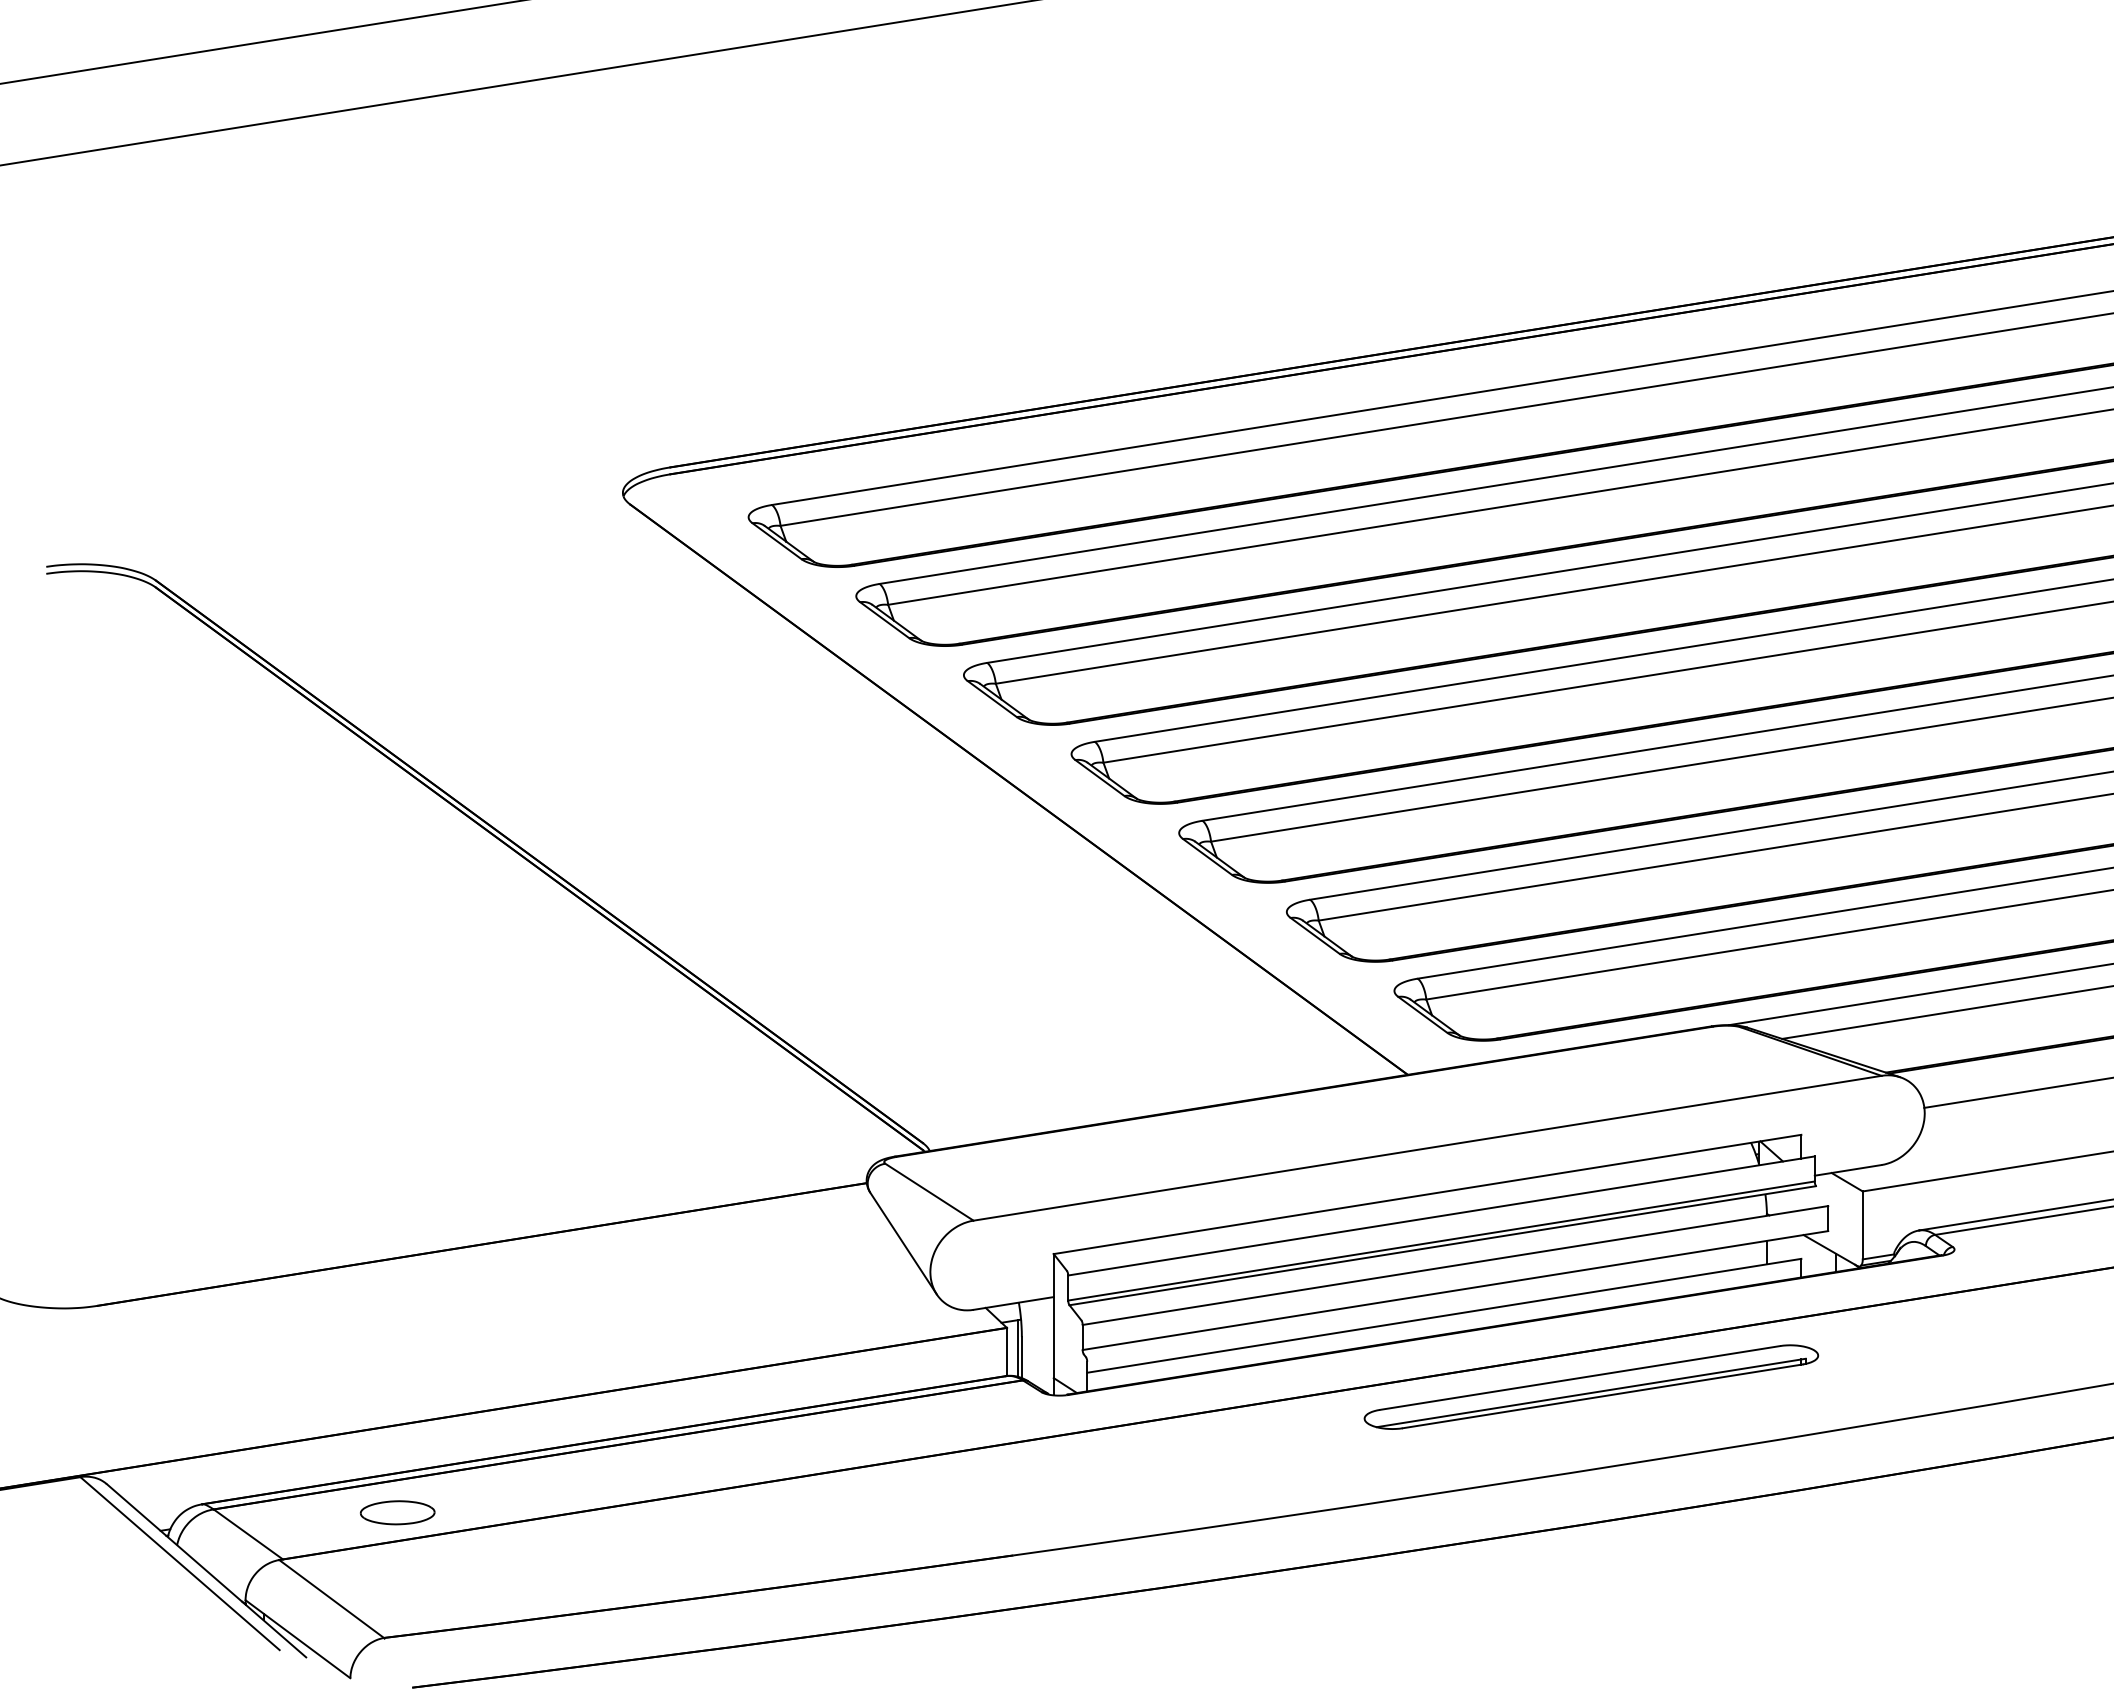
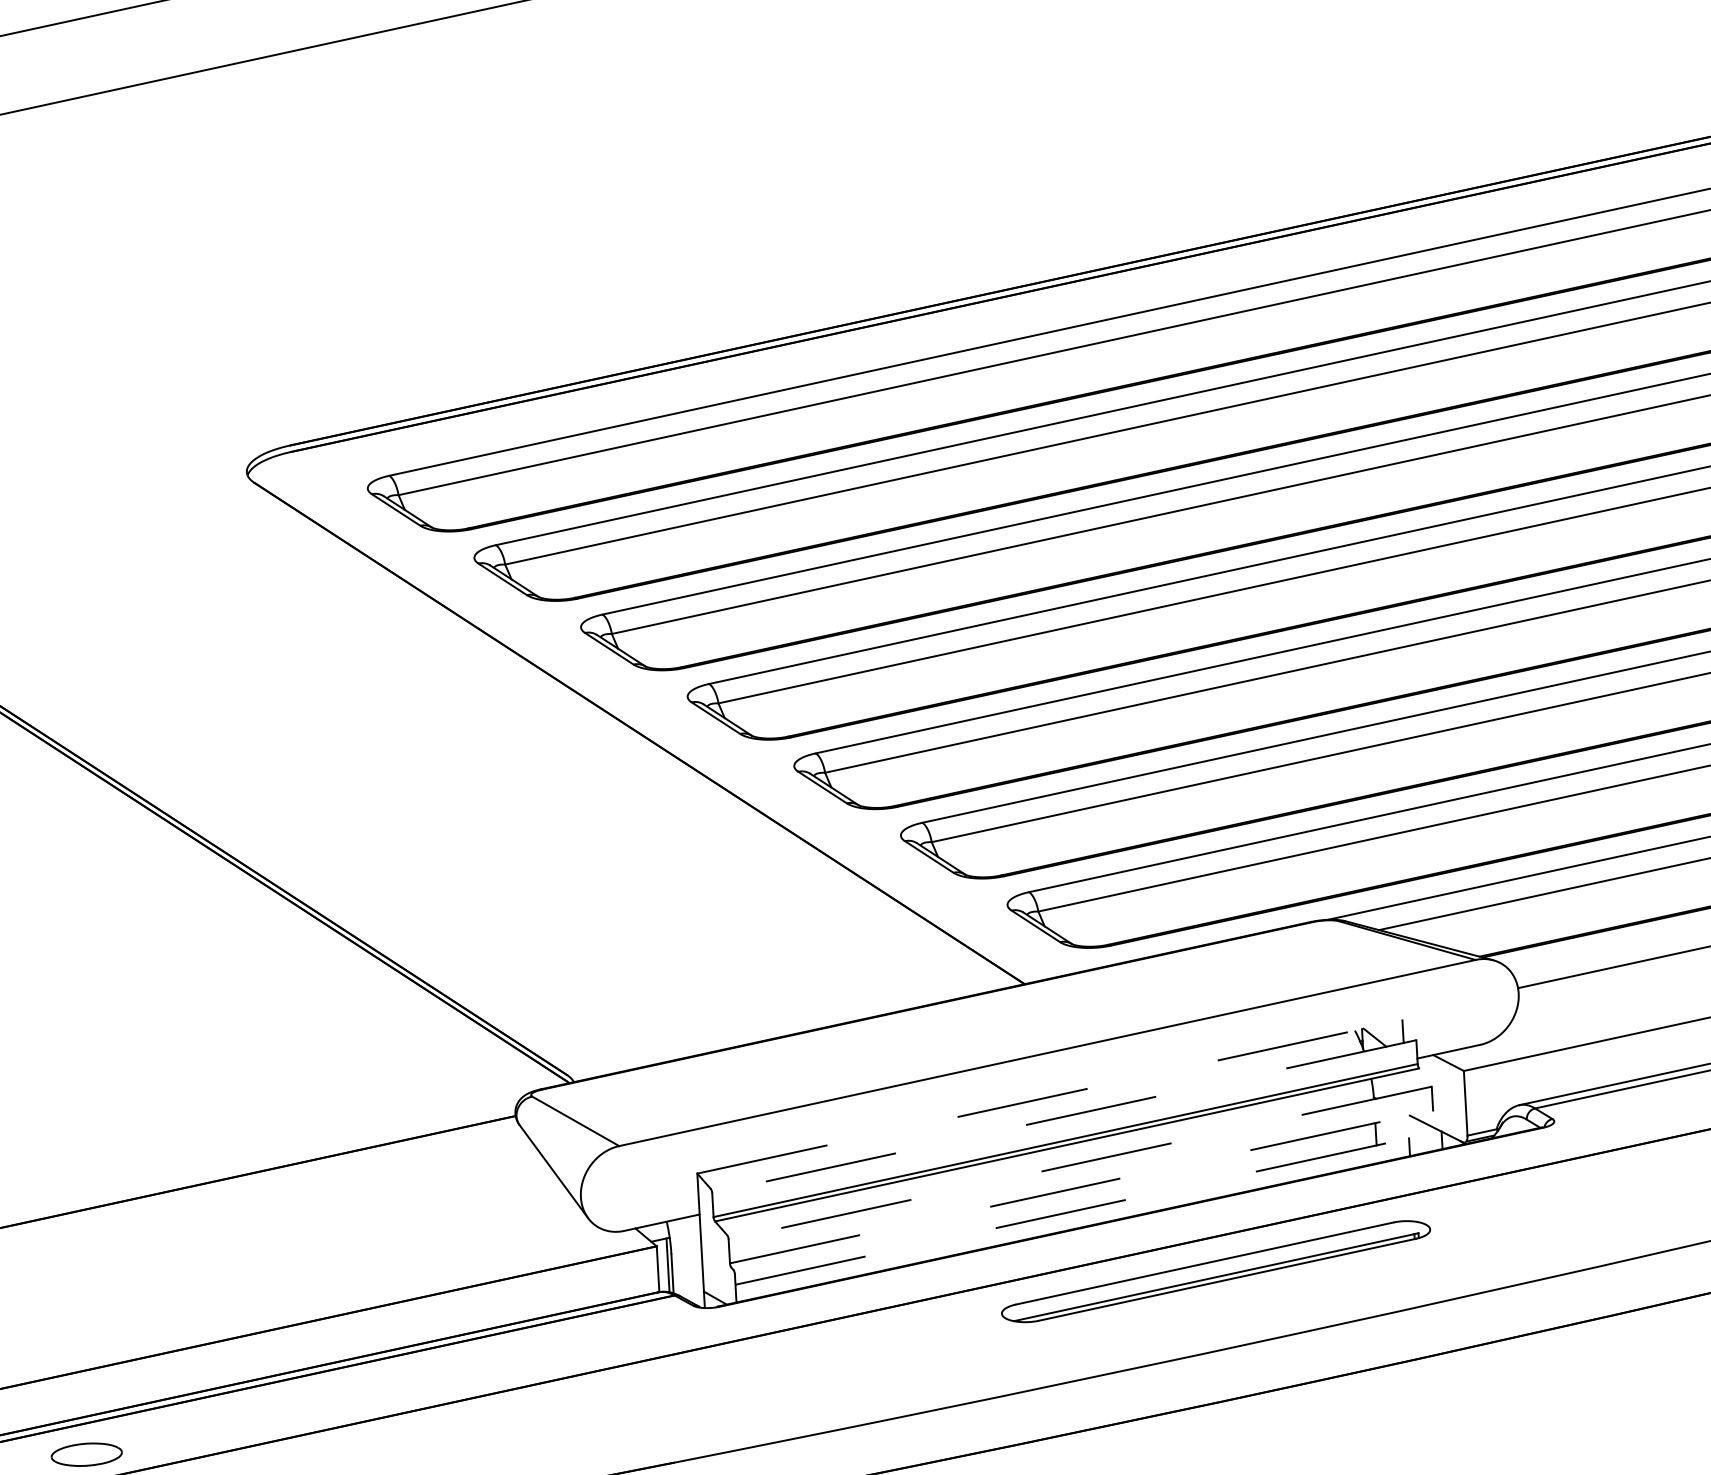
line: (1427, 1194) -> (1049, 1097), solid -> dashed
line: (1441, 1216) -> (1064, 1117), solid -> dashed
line: (1454, 1265) -> (1079, 1163), solid -> dashed
line: (1455, 1290) -> (1081, 1186), solid -> dashed
line: (1444, 1315) -> (1072, 1211), solid -> dashed

